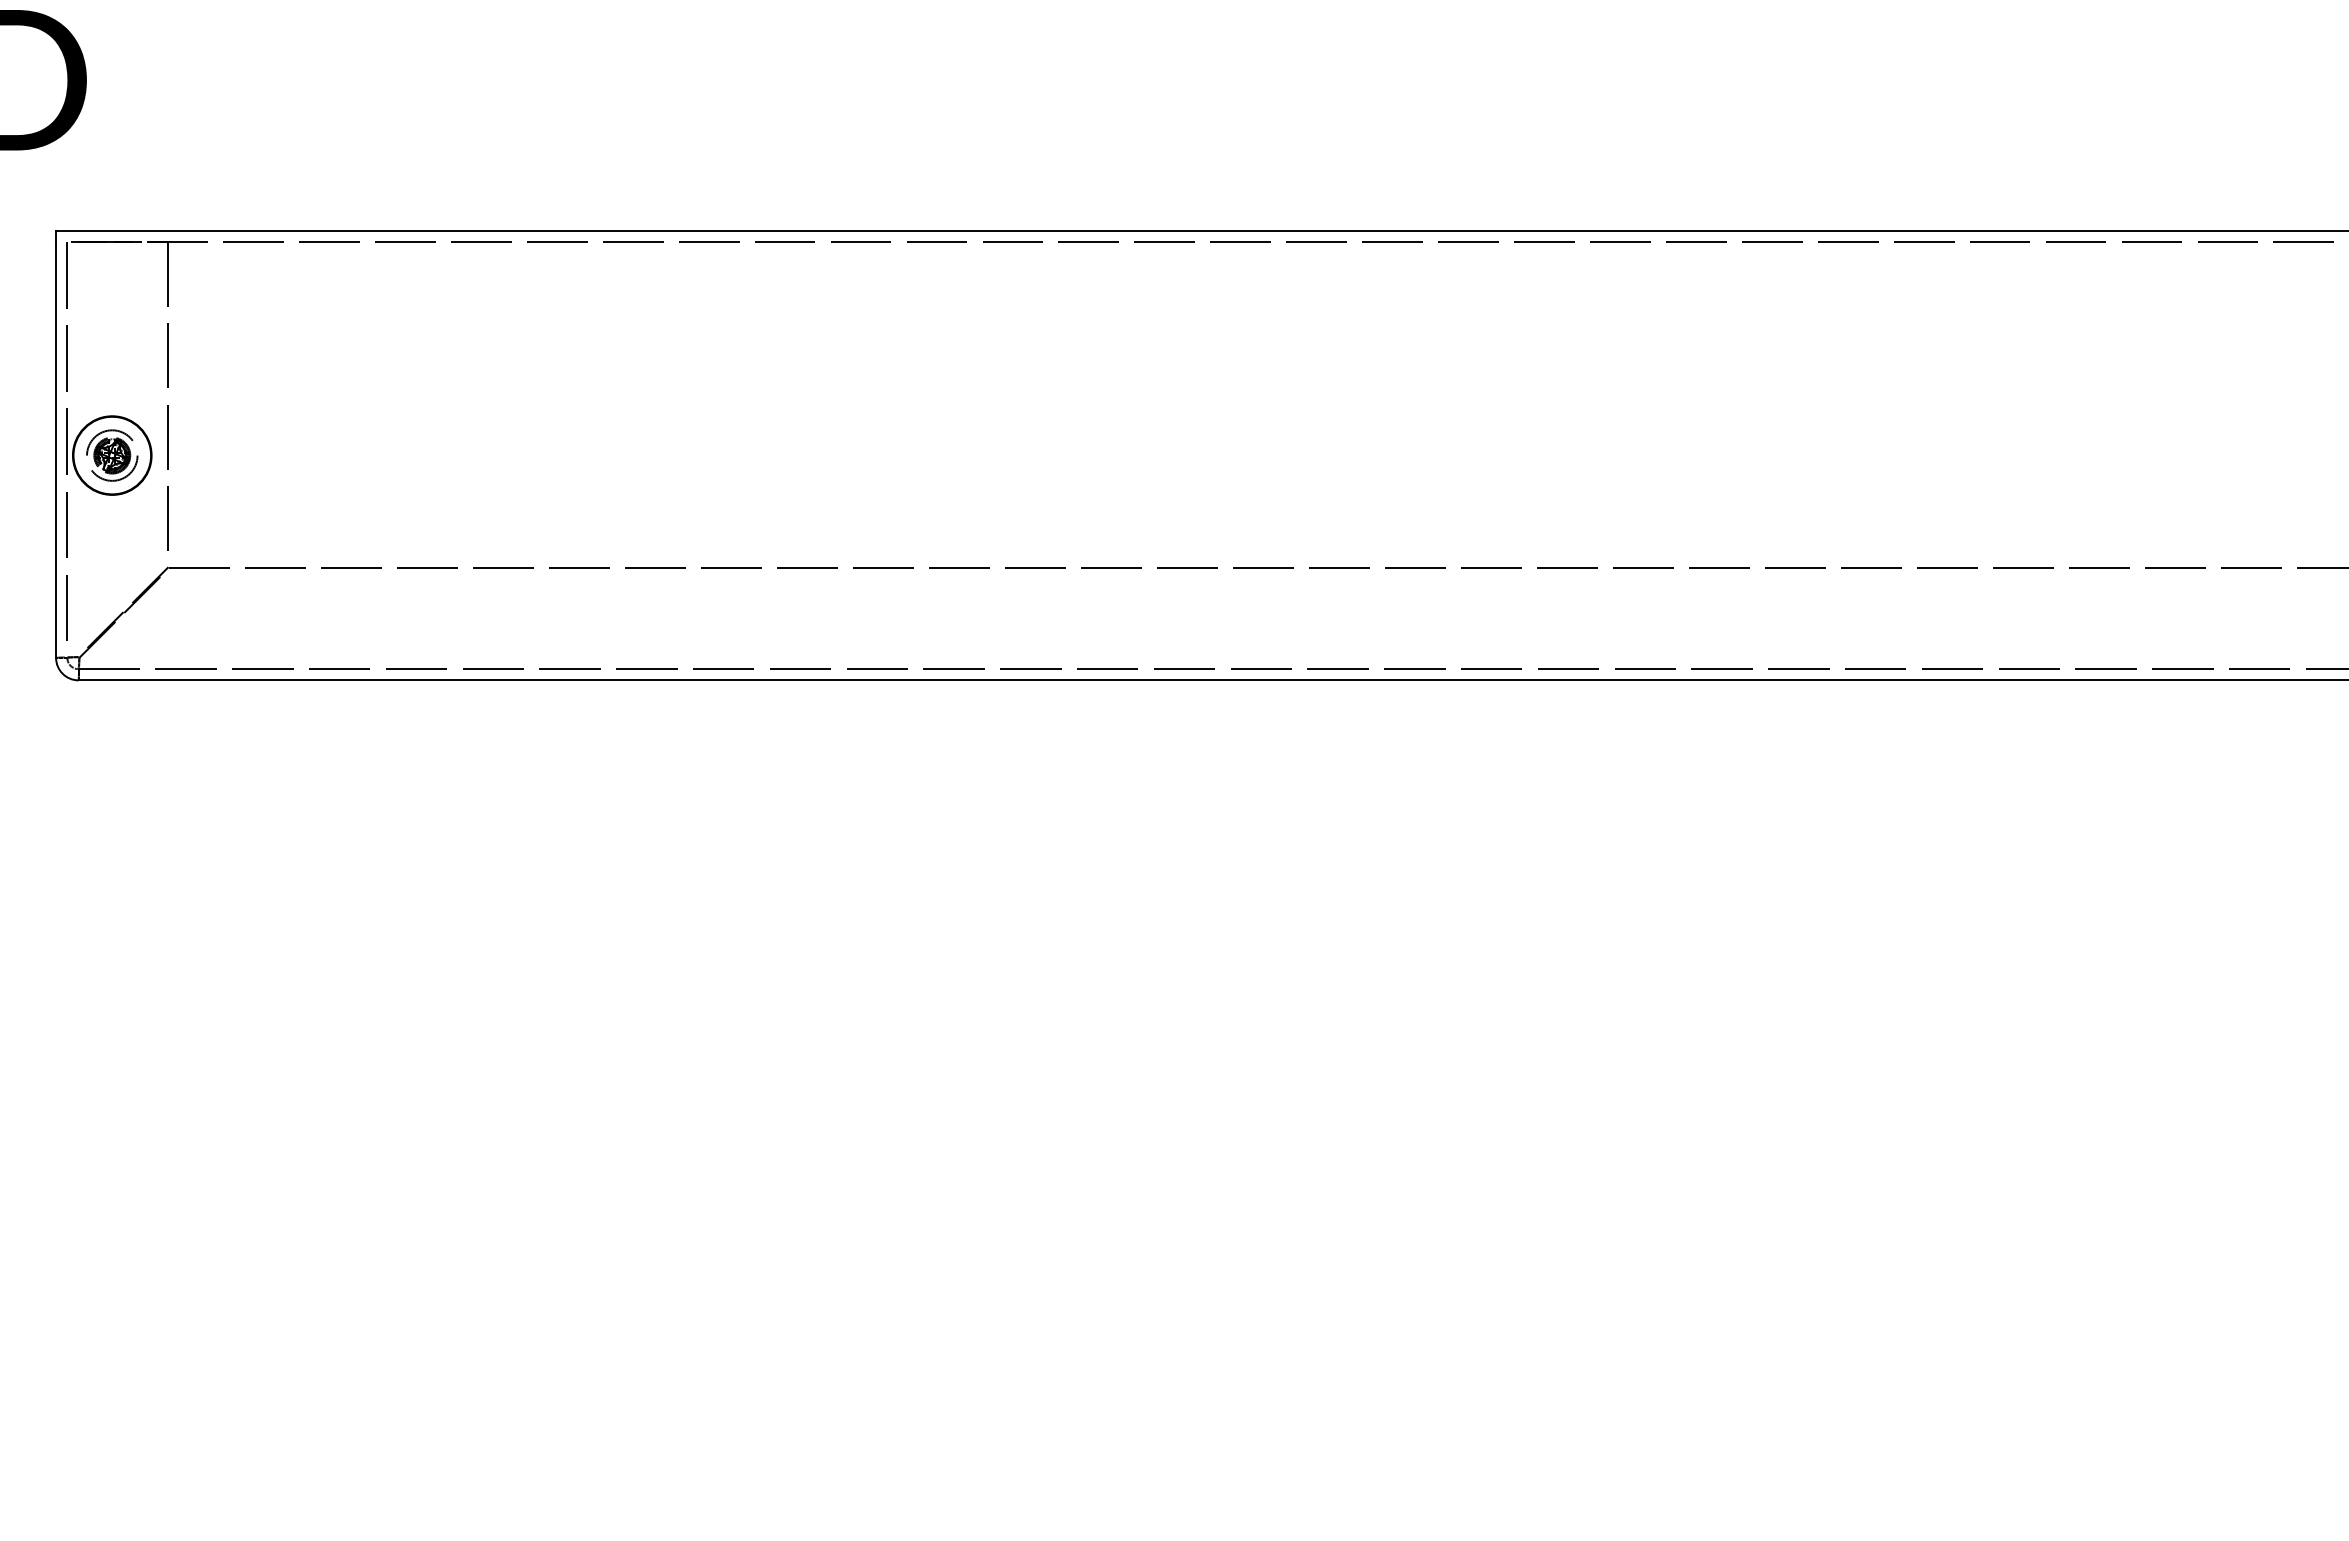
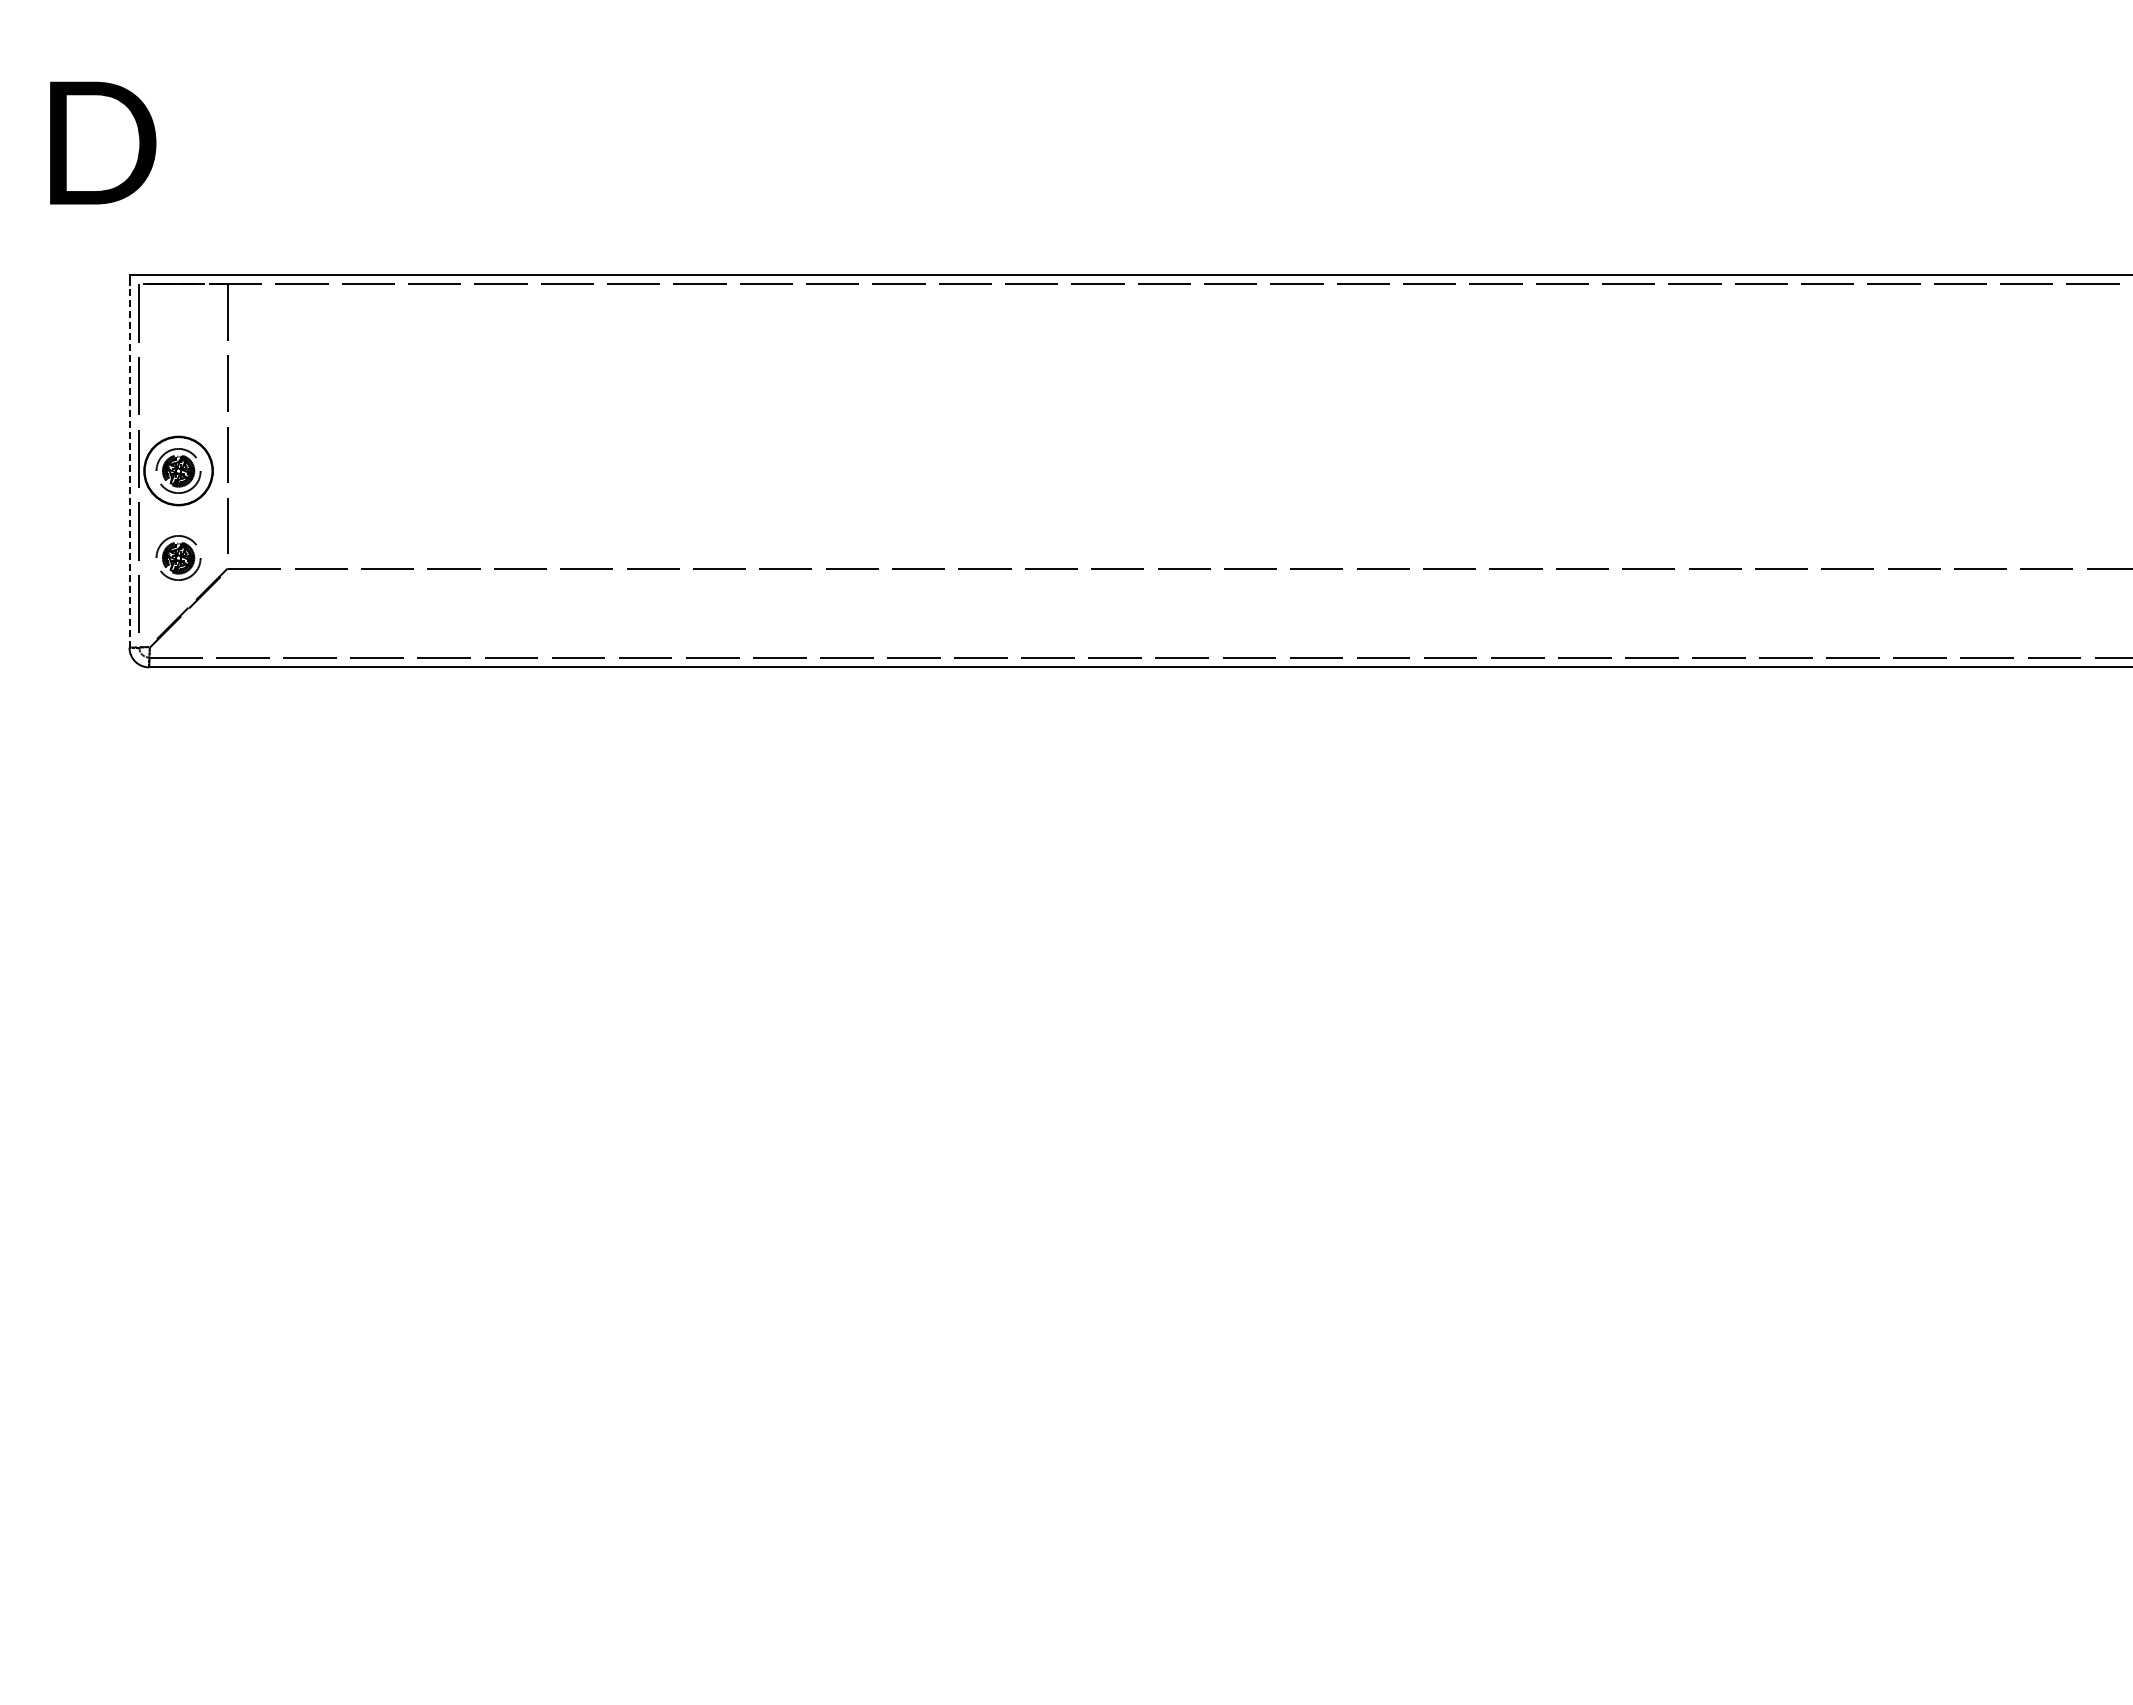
line: (56, 450) -> (129, 466), solid -> dashed
part: (112, 554) -> (178, 557), added

